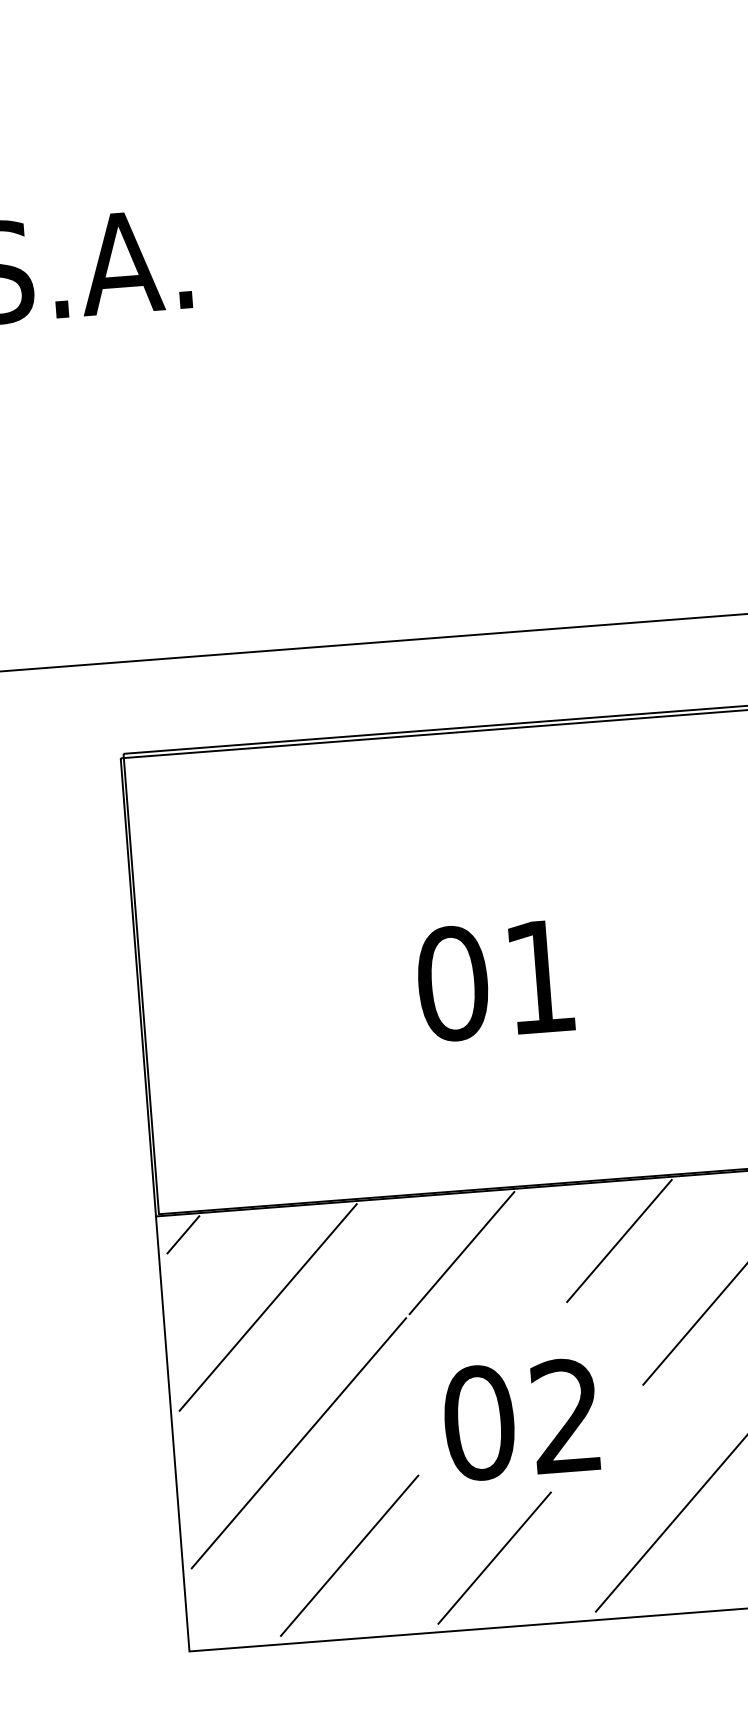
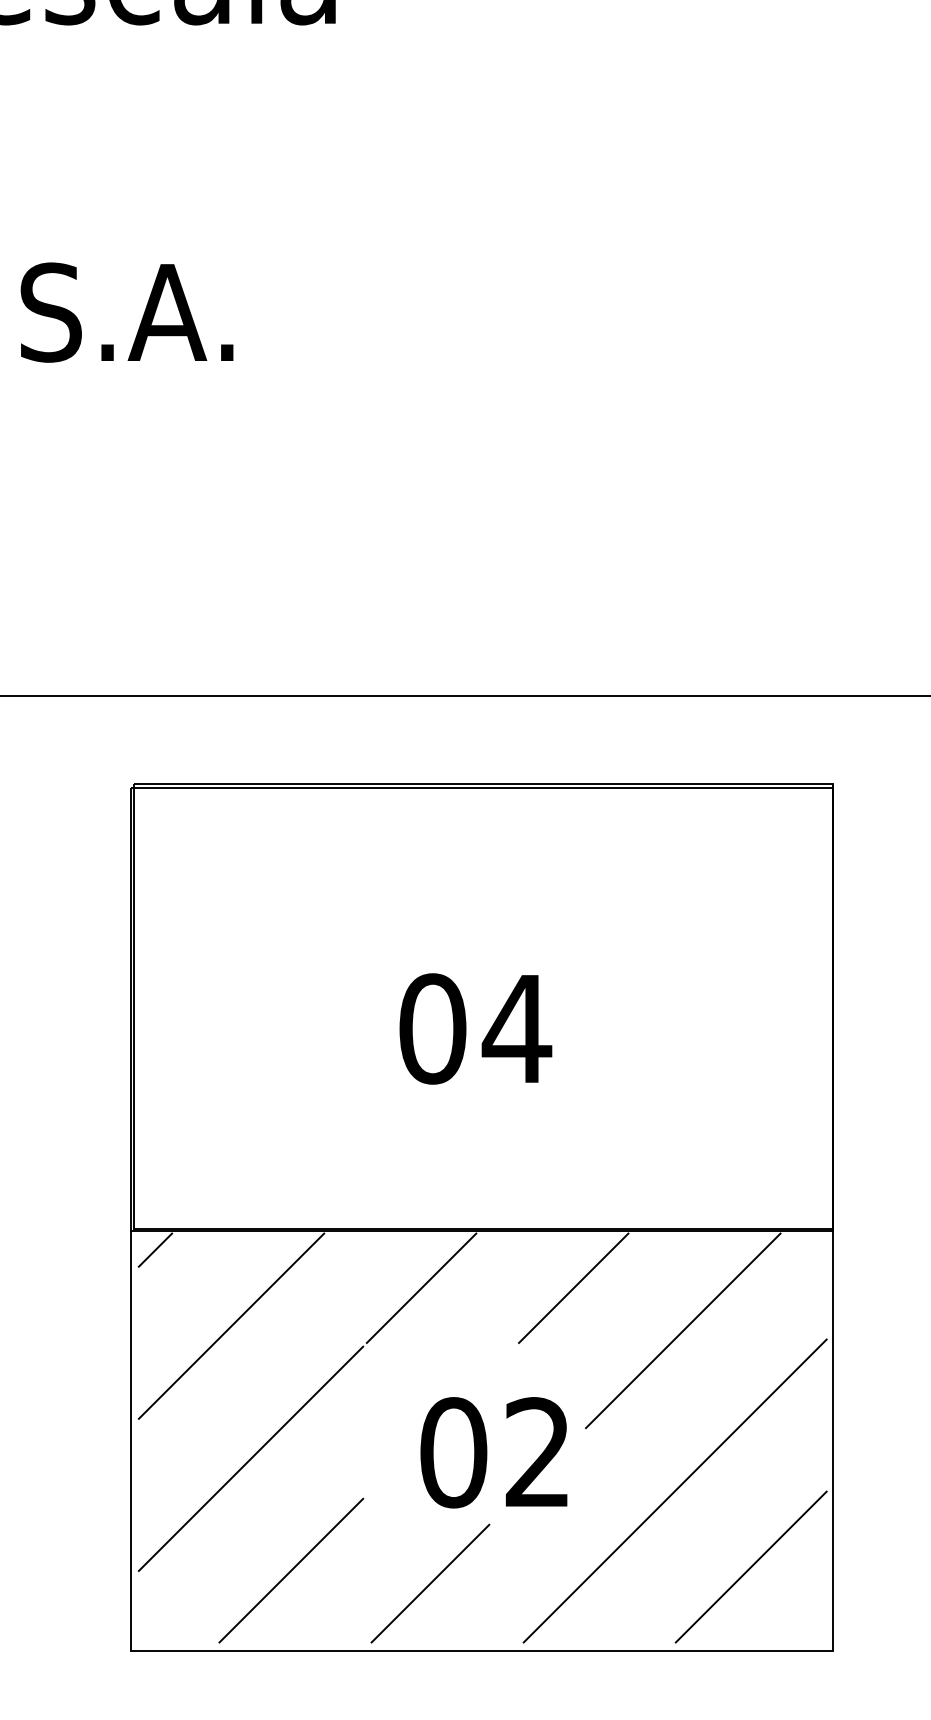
text: (539, 976) -> (516, 1028), 01 -> 04
text: (520, 1419) -> (493, 1452), moved

